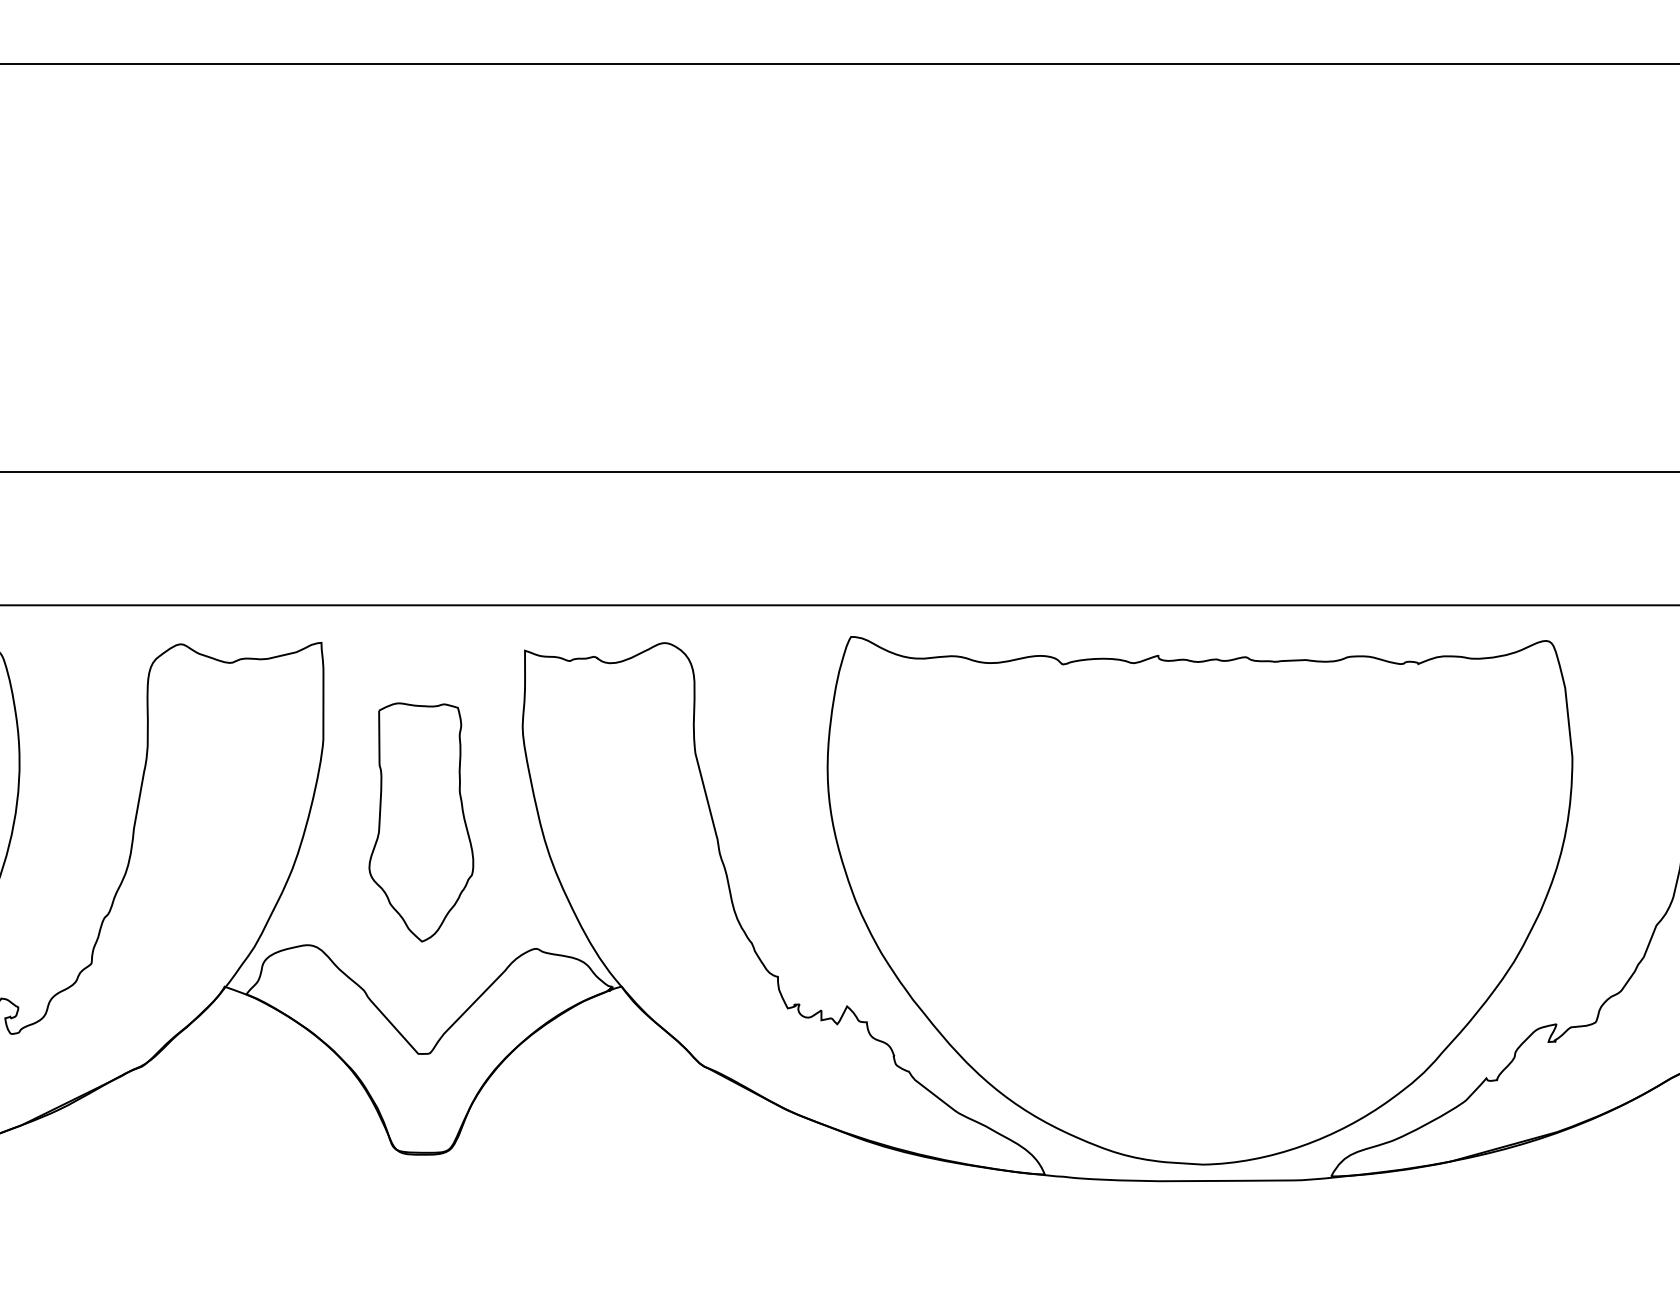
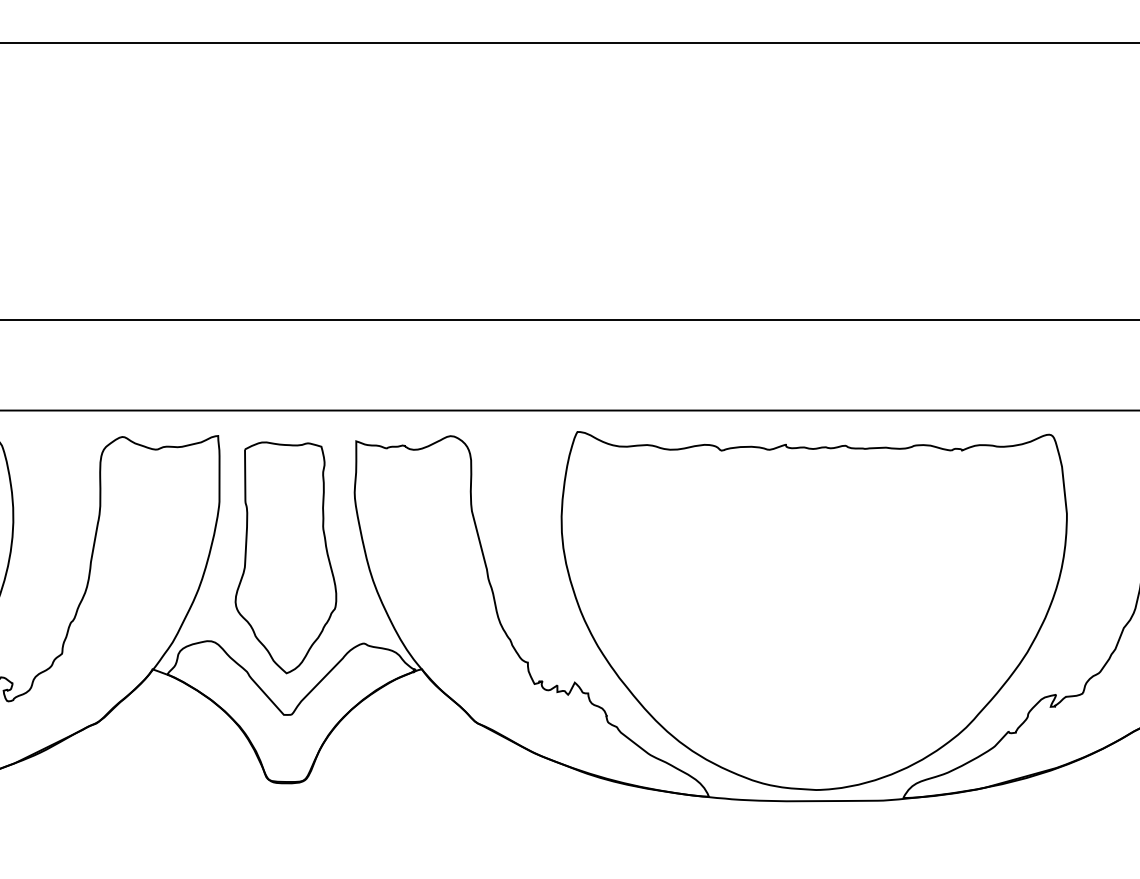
part: (420, 821) -> (285, 557), size x1.43

